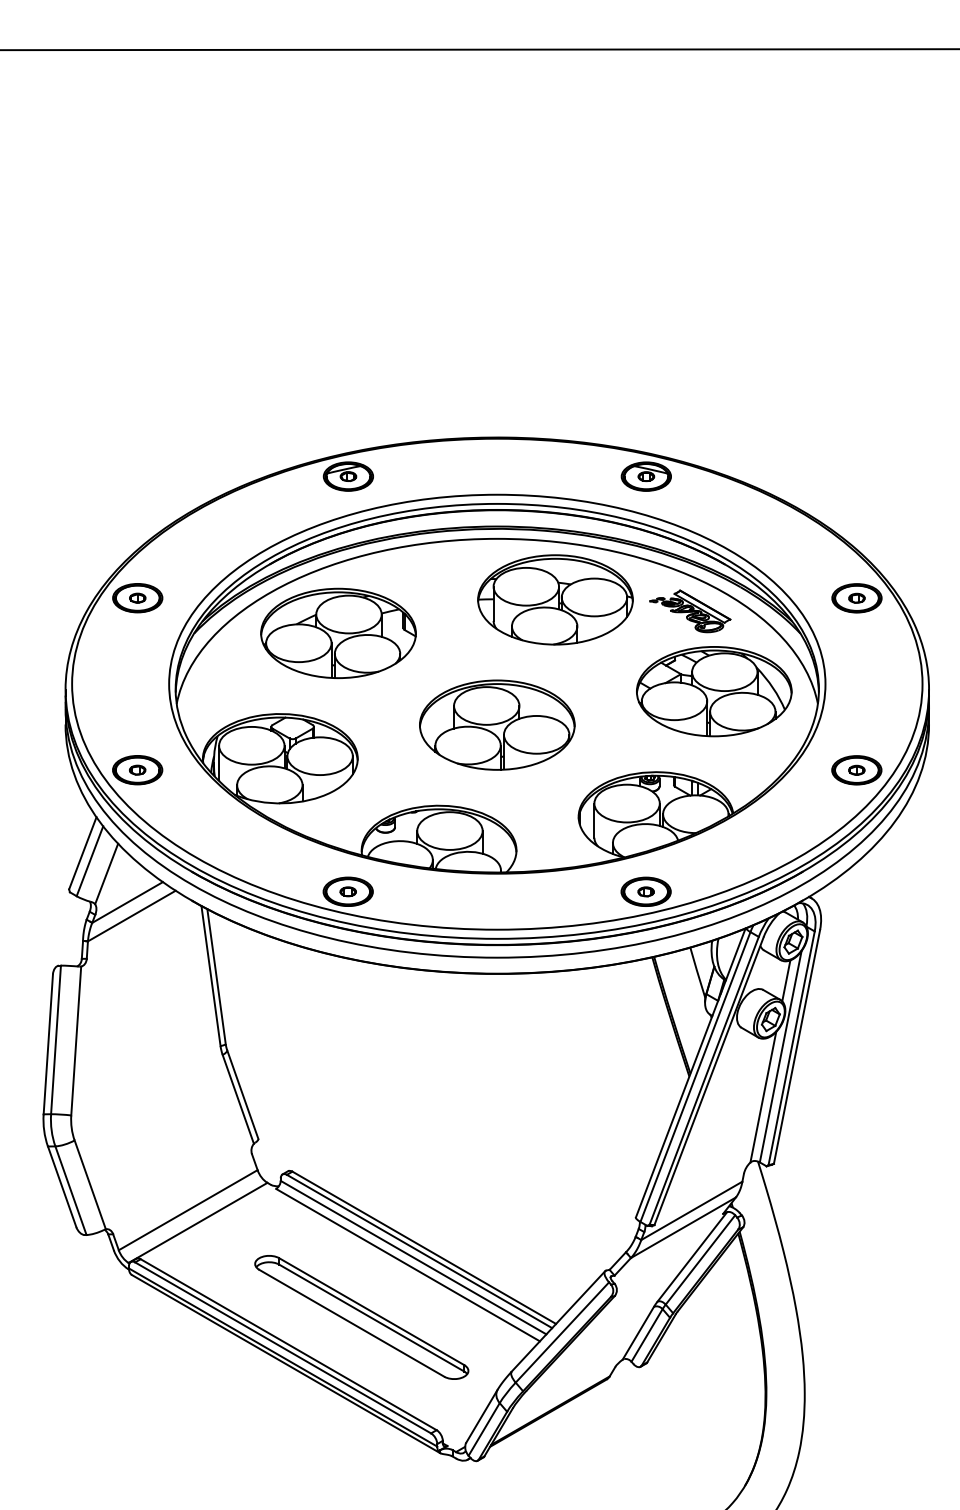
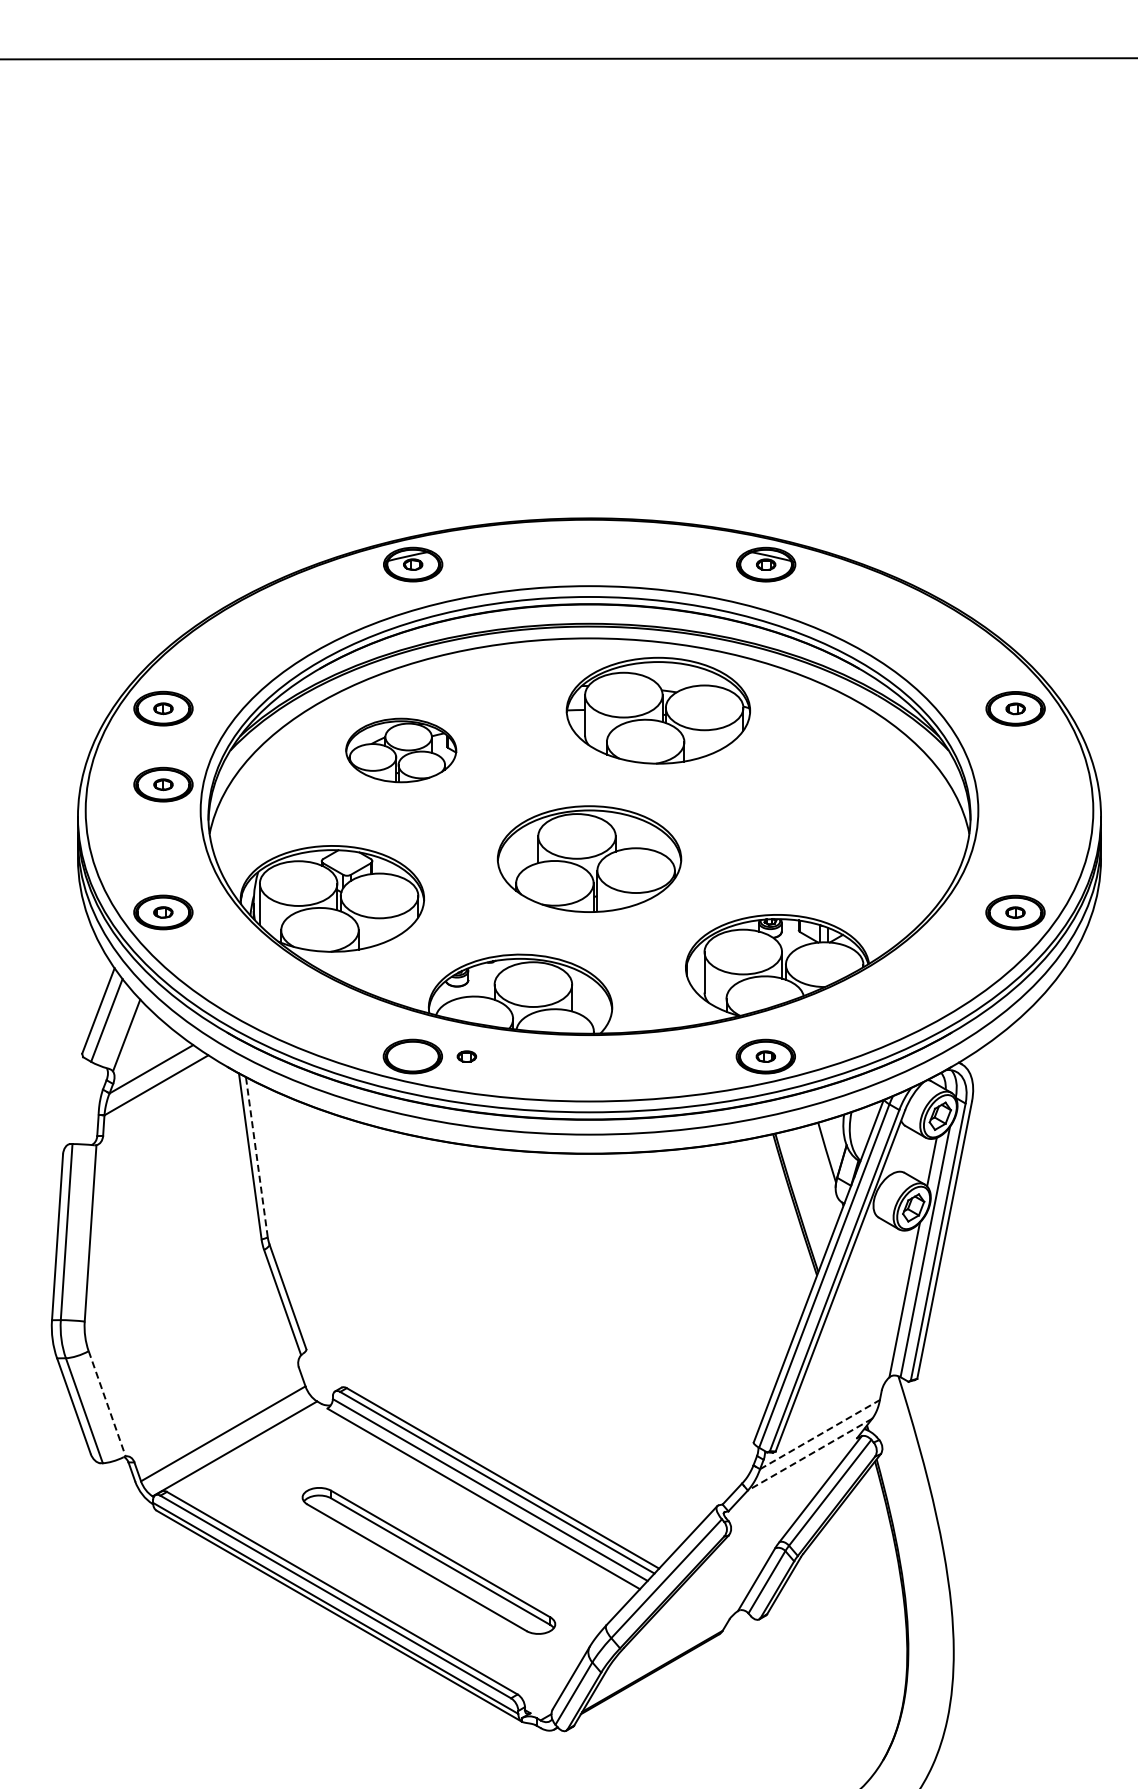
part: (689, 610) -> (817, 723), removed
part: (337, 633) -> (400, 750), size x0.6
part: (137, 662) -> (163, 784), added
part: (714, 691) -> (846, 819), removed
part: (347, 891) -> (466, 1056), moved
line: (216, 976) -> (256, 1157), solid -> dashed
line: (90, 1184) -> (107, 1403), solid -> dashed
line: (692, 1210) -> (820, 1434), solid -> dashed
line: (683, 1227) -> (810, 1454), solid -> dashed

